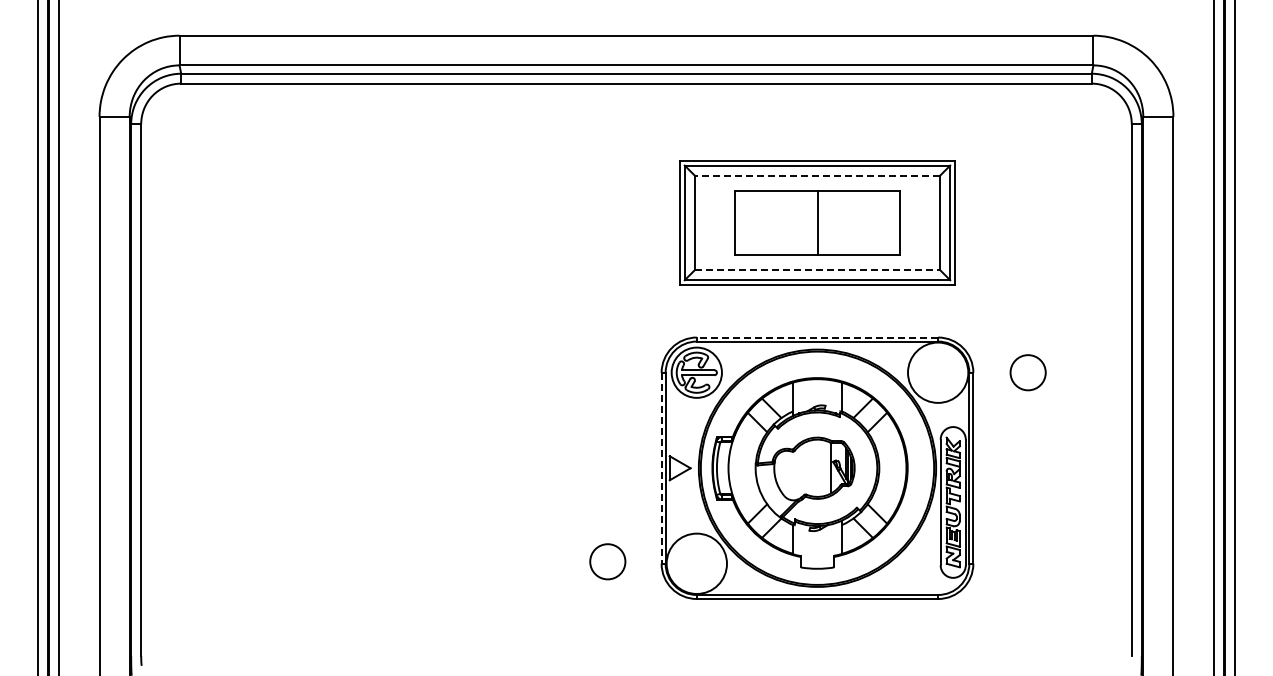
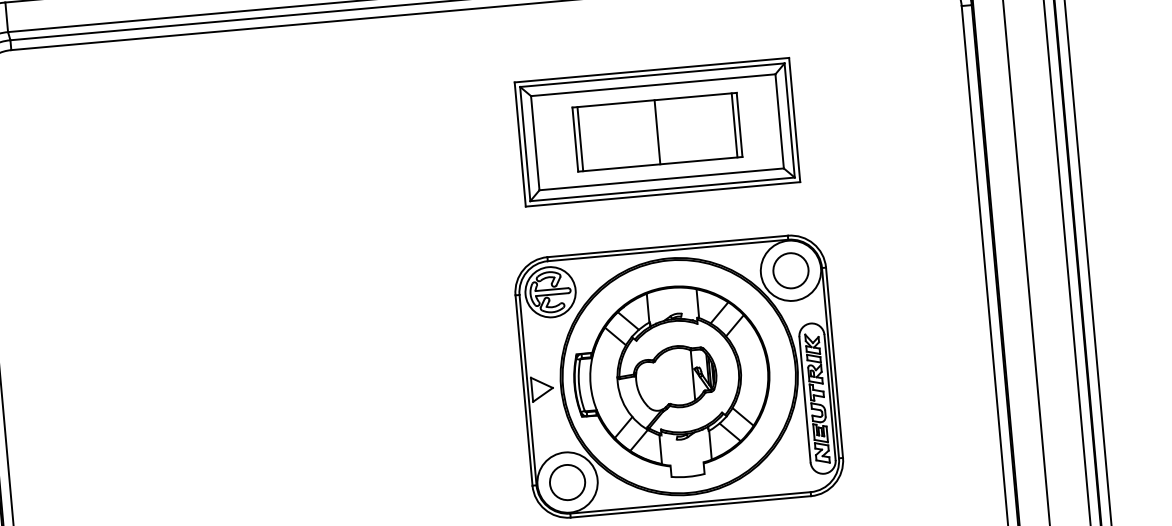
line: (817, 175) -> (653, 85), dashed -> solid
line: (740, 222) -> (580, 138), added
line: (894, 222) -> (734, 125), added
line: (817, 270) -> (661, 179), dashed -> solid
line: (817, 337) -> (667, 246), dashed -> solid
circle: (1027, 372) -> (790, 270), moved
line: (661, 468) -> (523, 390), dashed -> solid
circle: (607, 561) -> (567, 482), moved

